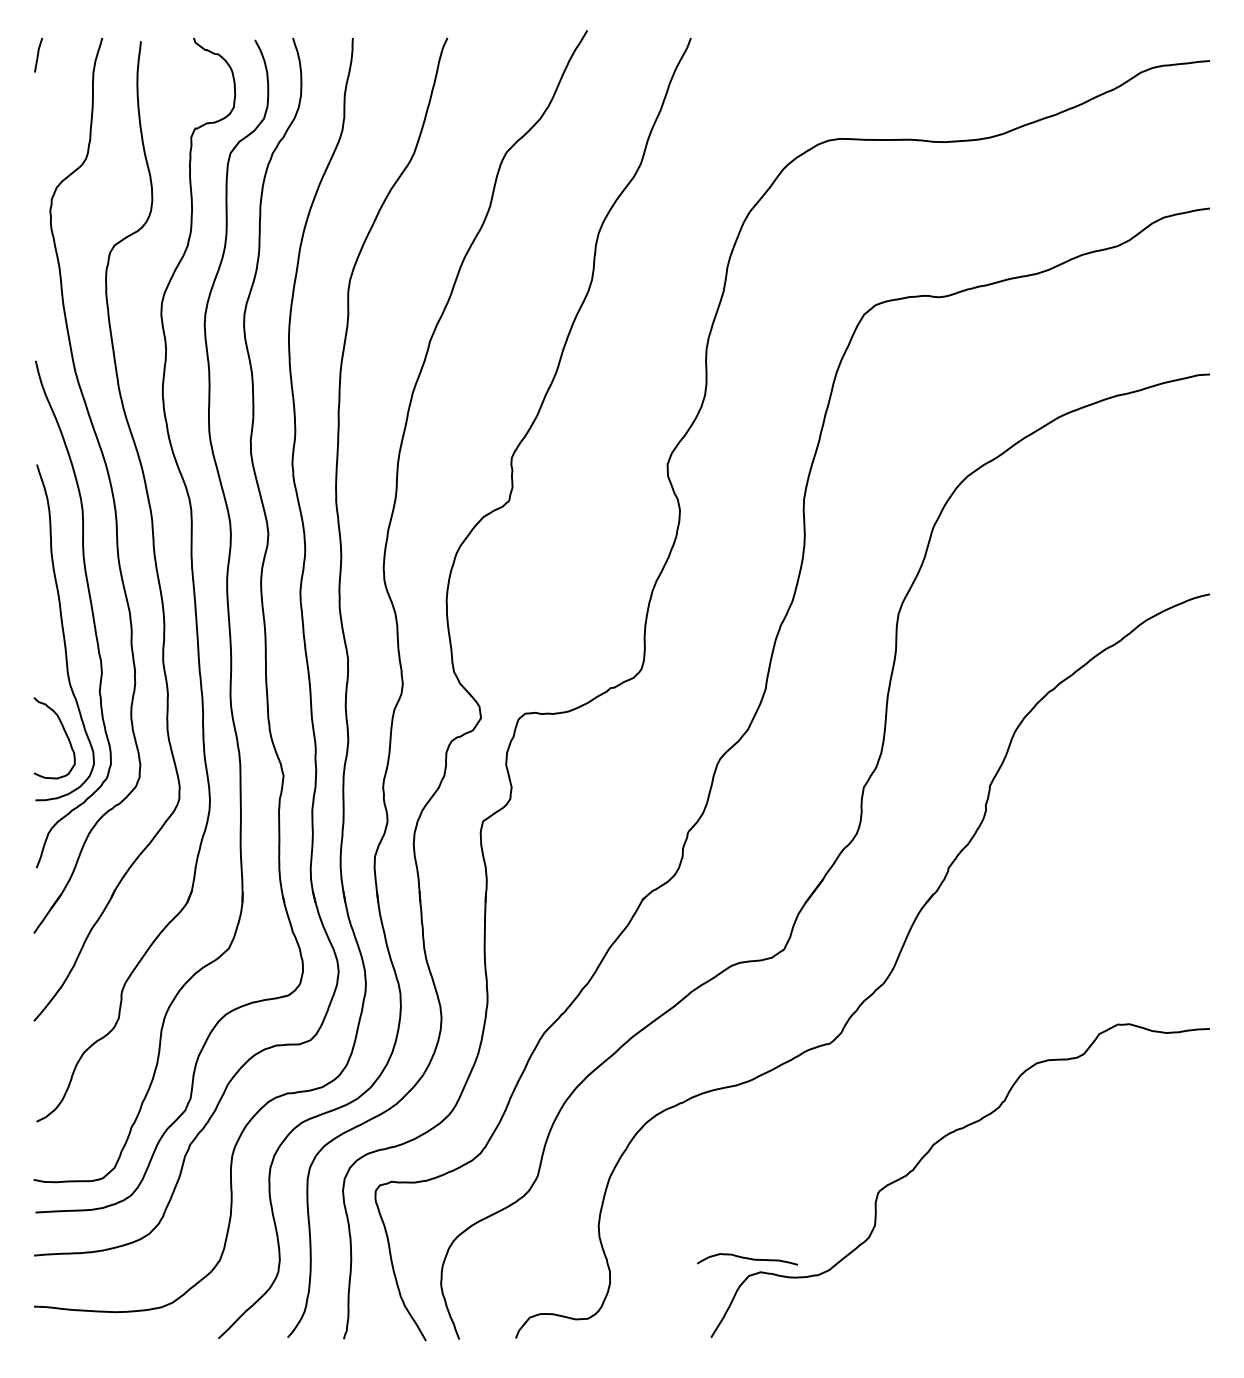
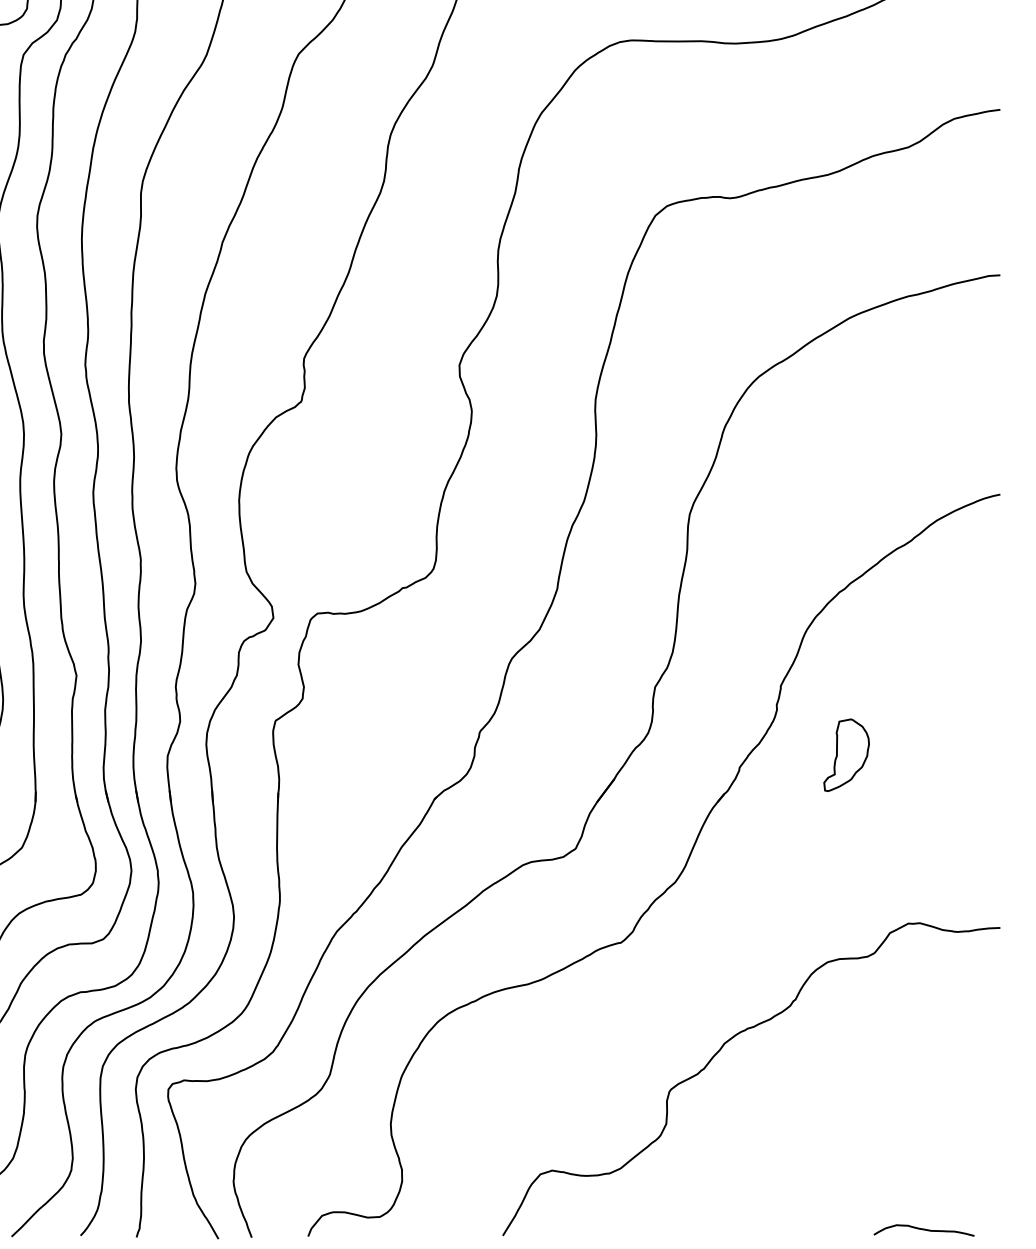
part: (1055, 855) -> (846, 754), added
curve: (747, 1259) -> (924, 1230), moved

